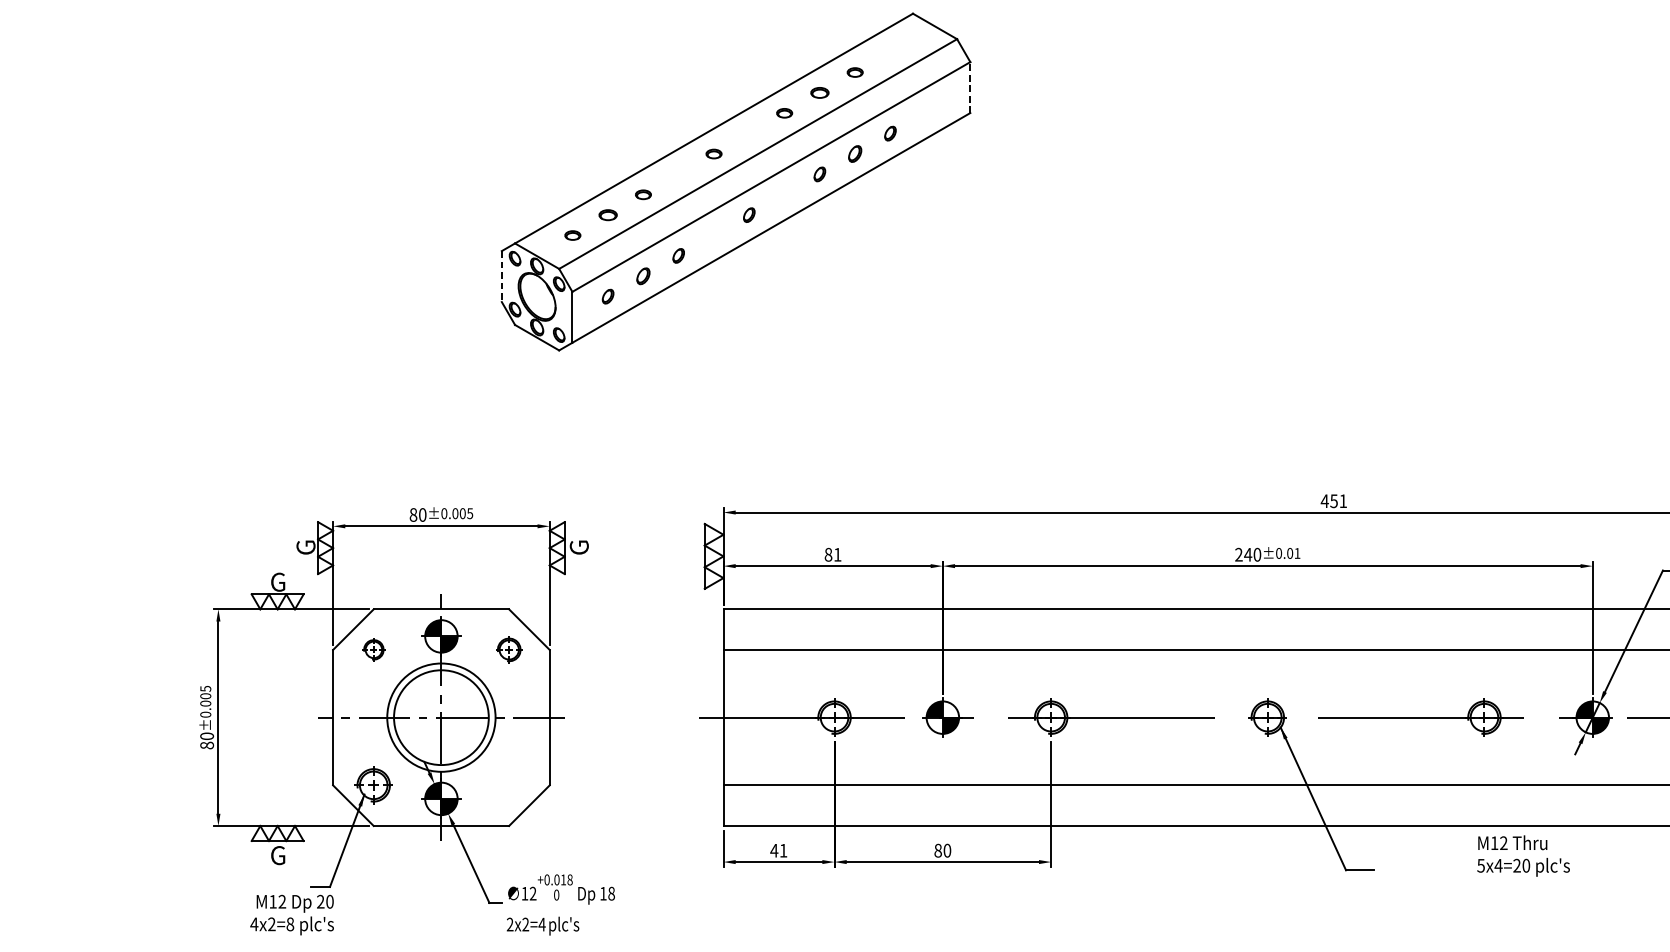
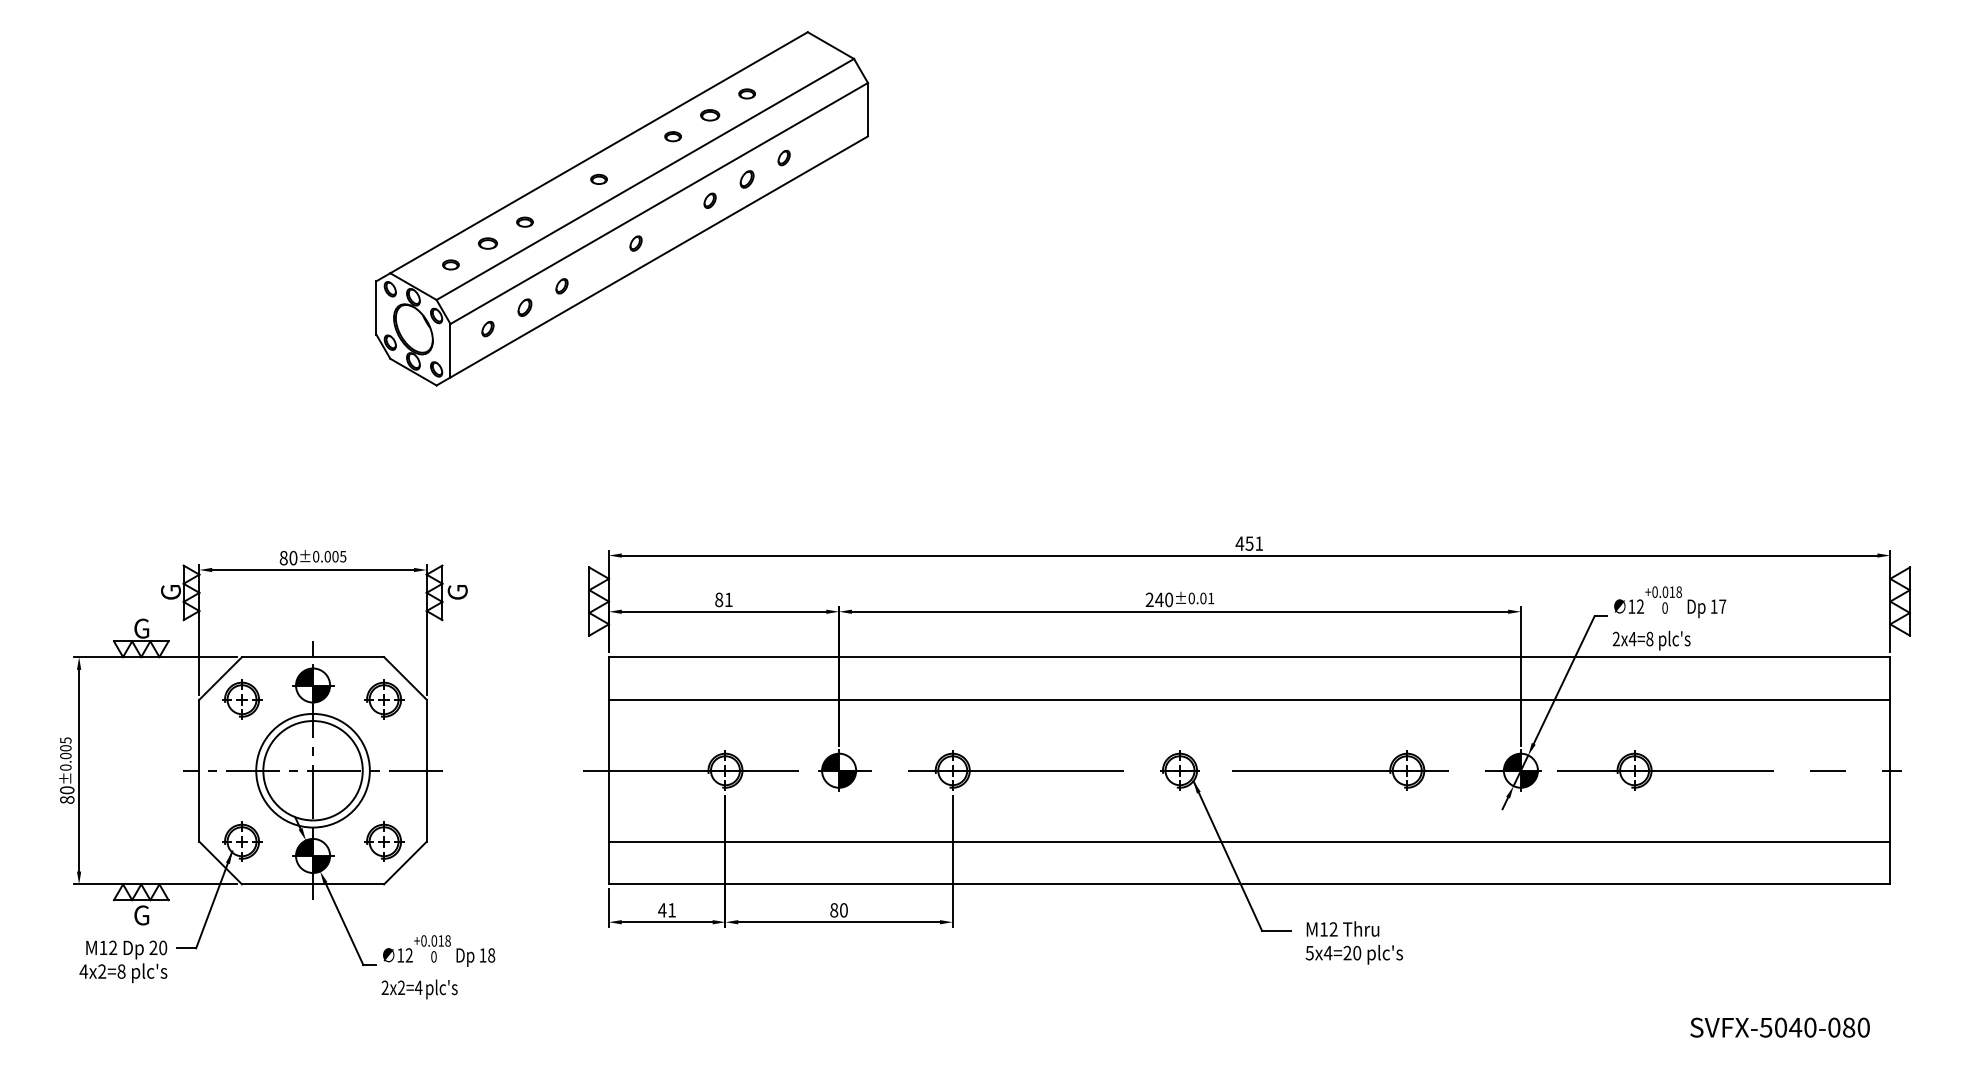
line: (969, 87) -> (867, 109), dashed -> solid
line: (501, 276) -> (376, 307), dashed -> solid
part: (374, 649) -> (242, 699), size x1.67
part: (509, 649) -> (384, 699), size x1.43
part: (509, 785) -> (384, 841), added
text: (1522, 855) -> (1353, 942), moved
text: (292, 914) -> (123, 961), moved

